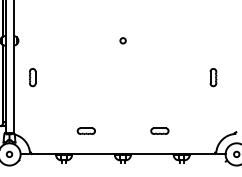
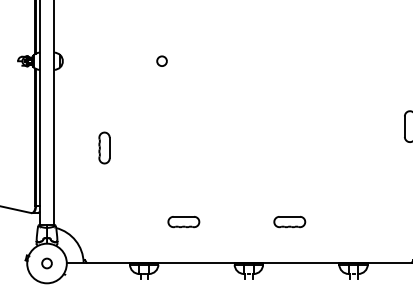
circle: (122, 40) -> (160, 60), moved
part: (32, 77) -> (103, 147), moved
part: (159, 130) -> (289, 220), moved

